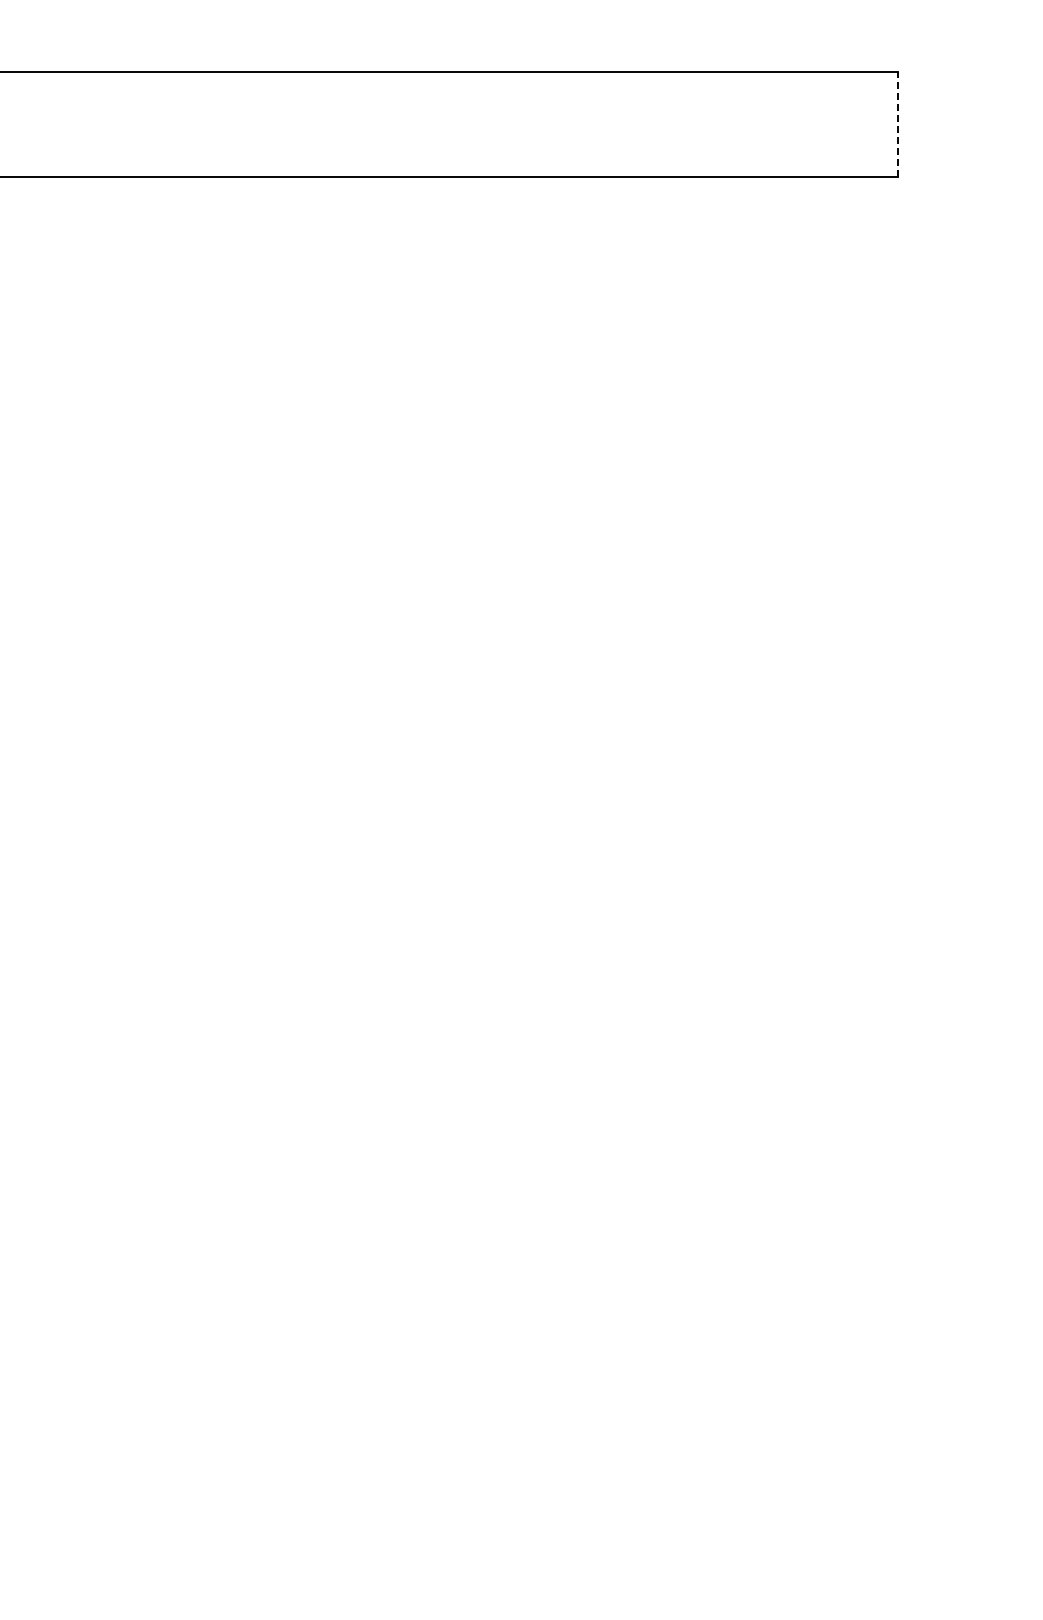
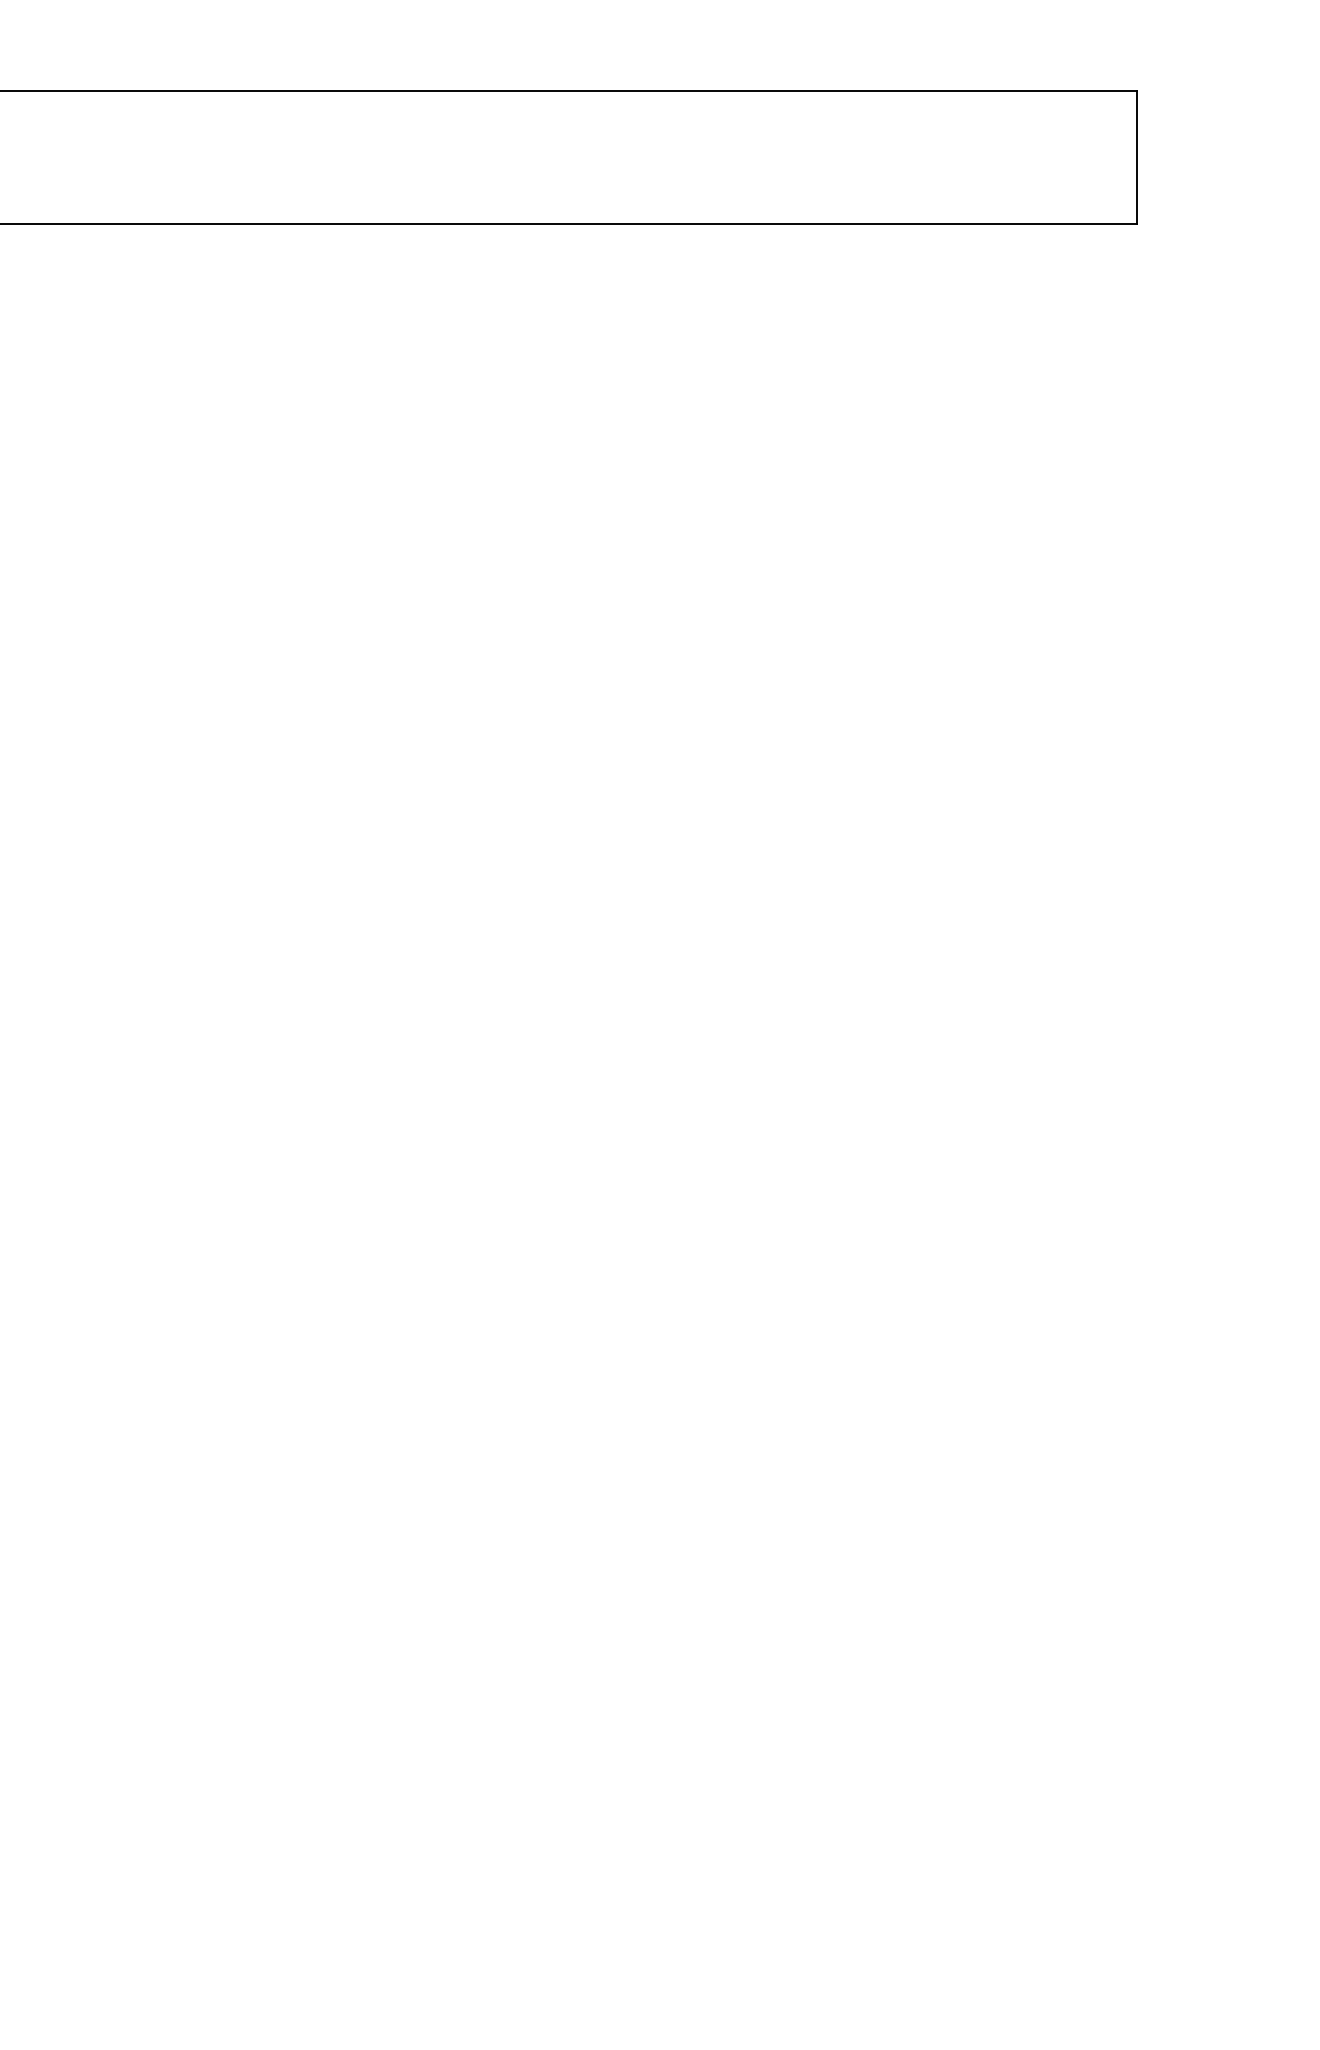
line: (898, 124) -> (1137, 157), dashed -> solid

